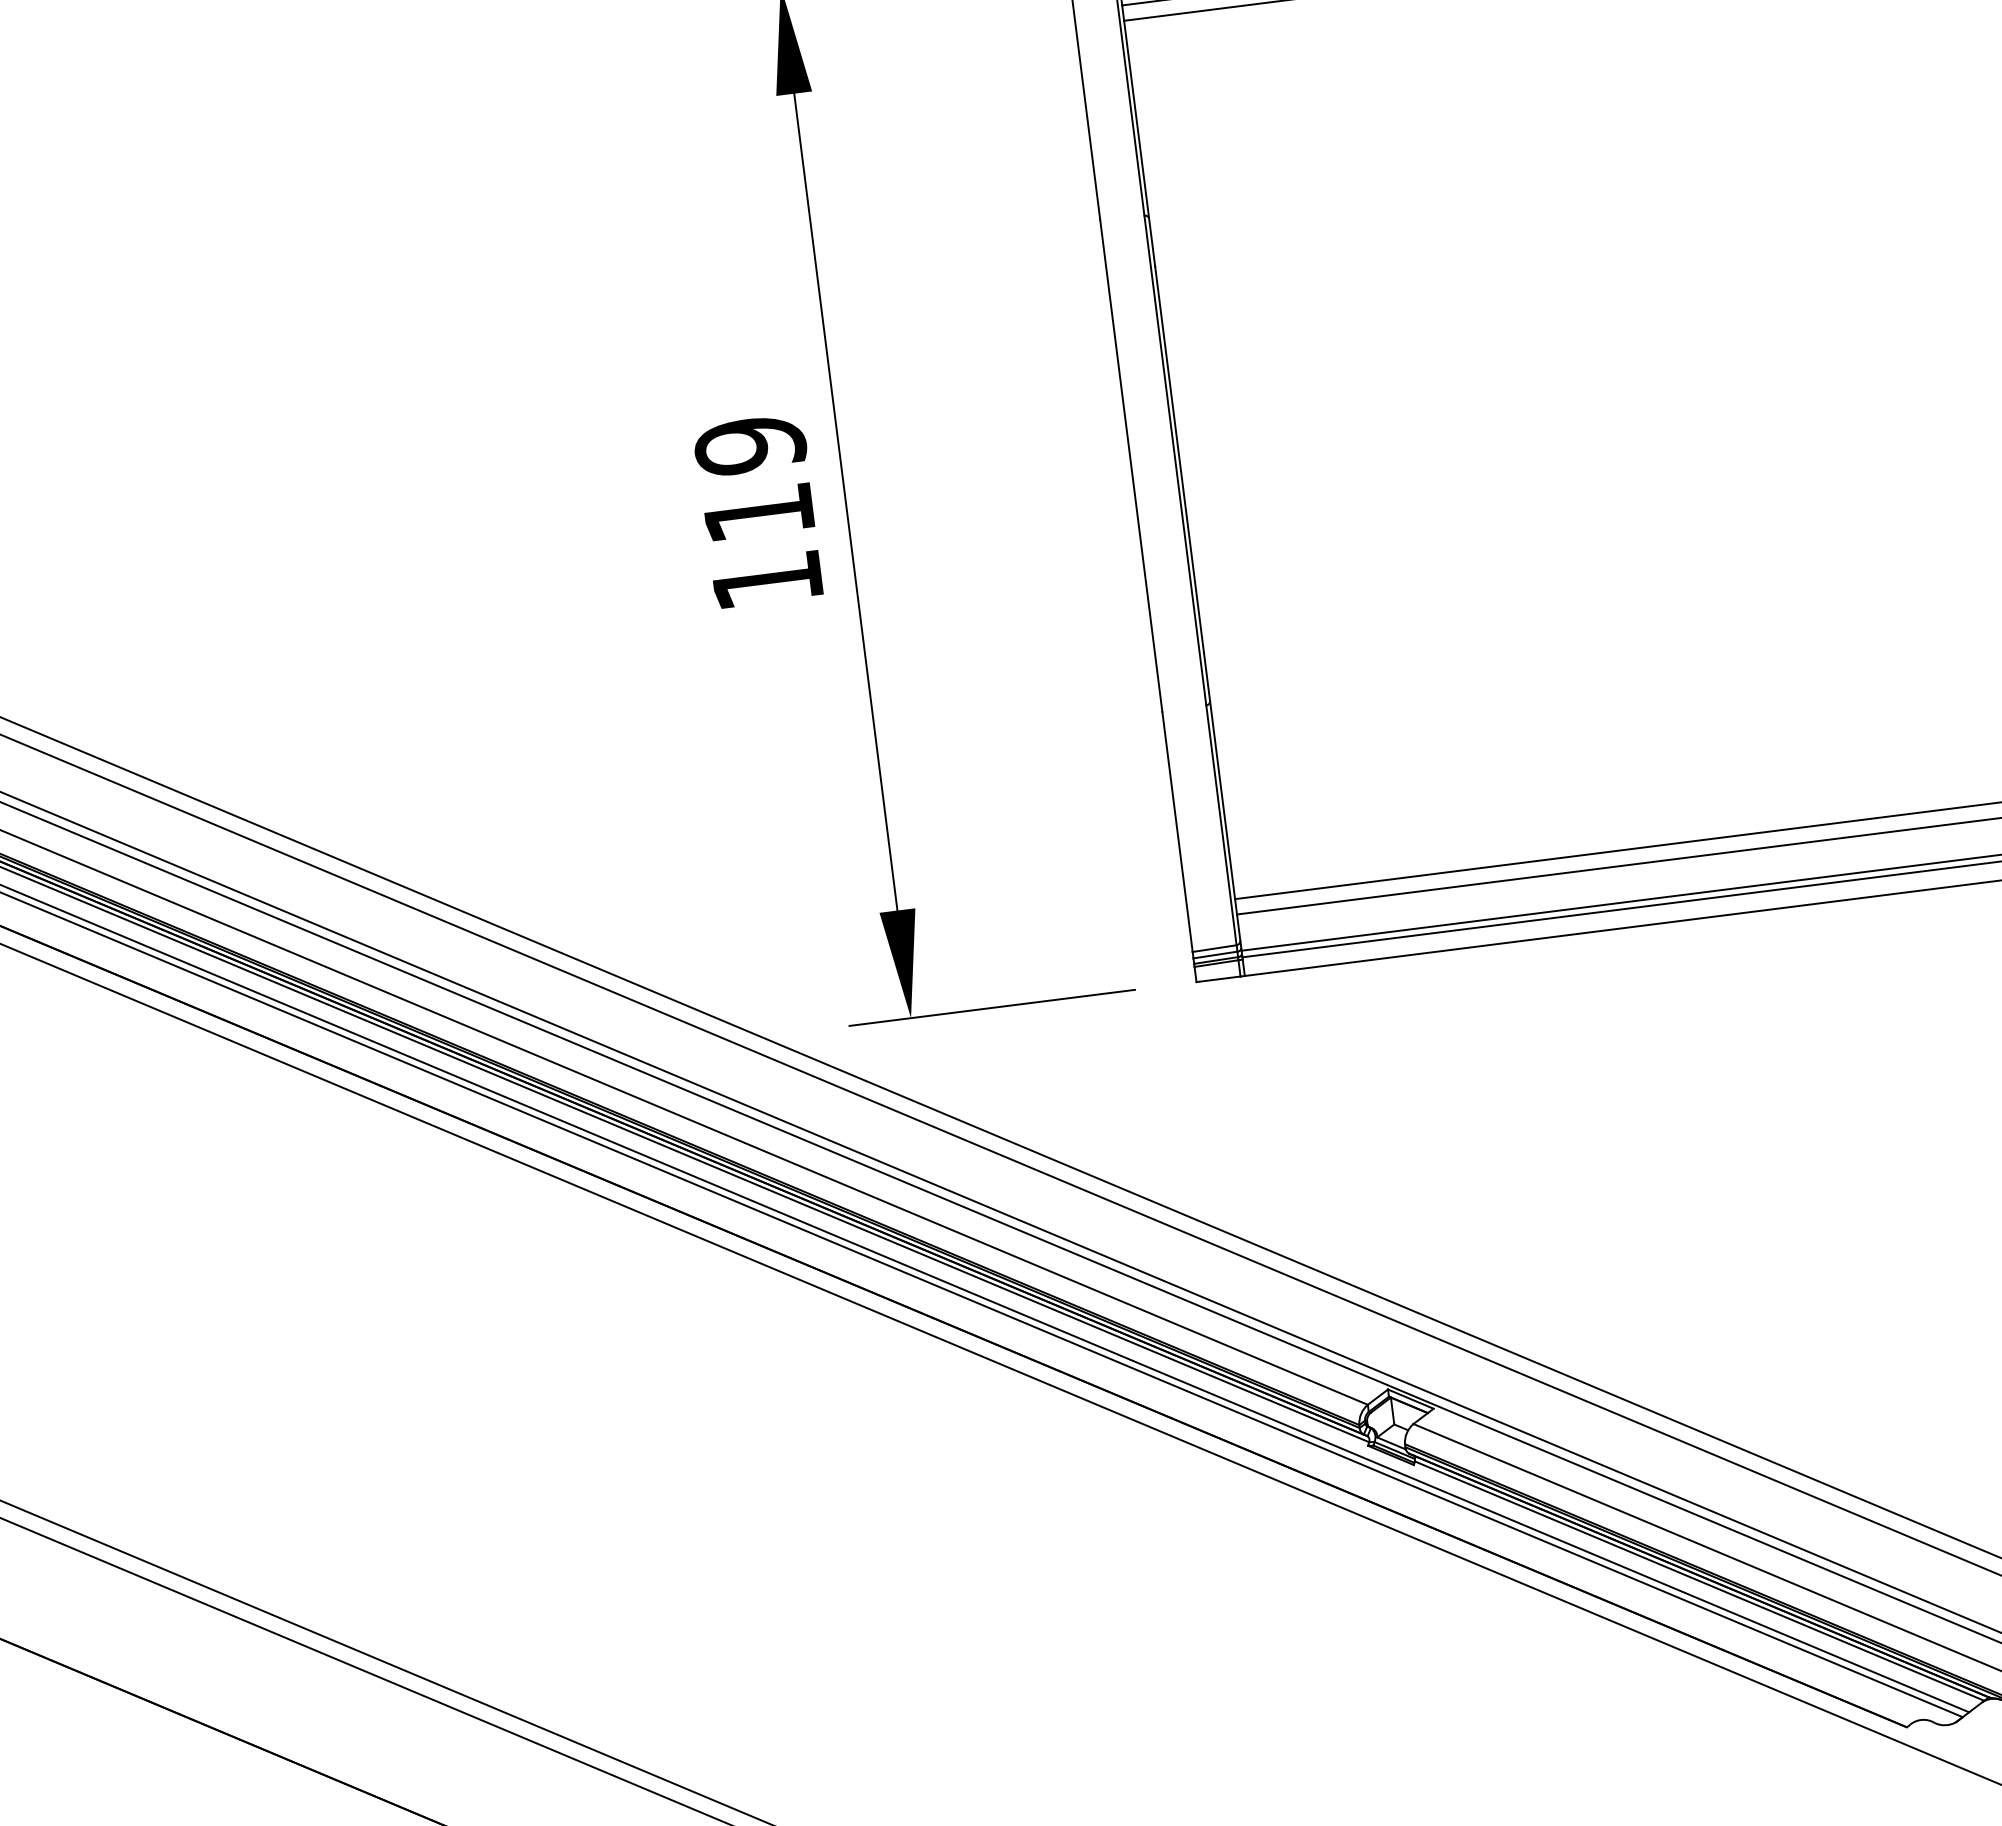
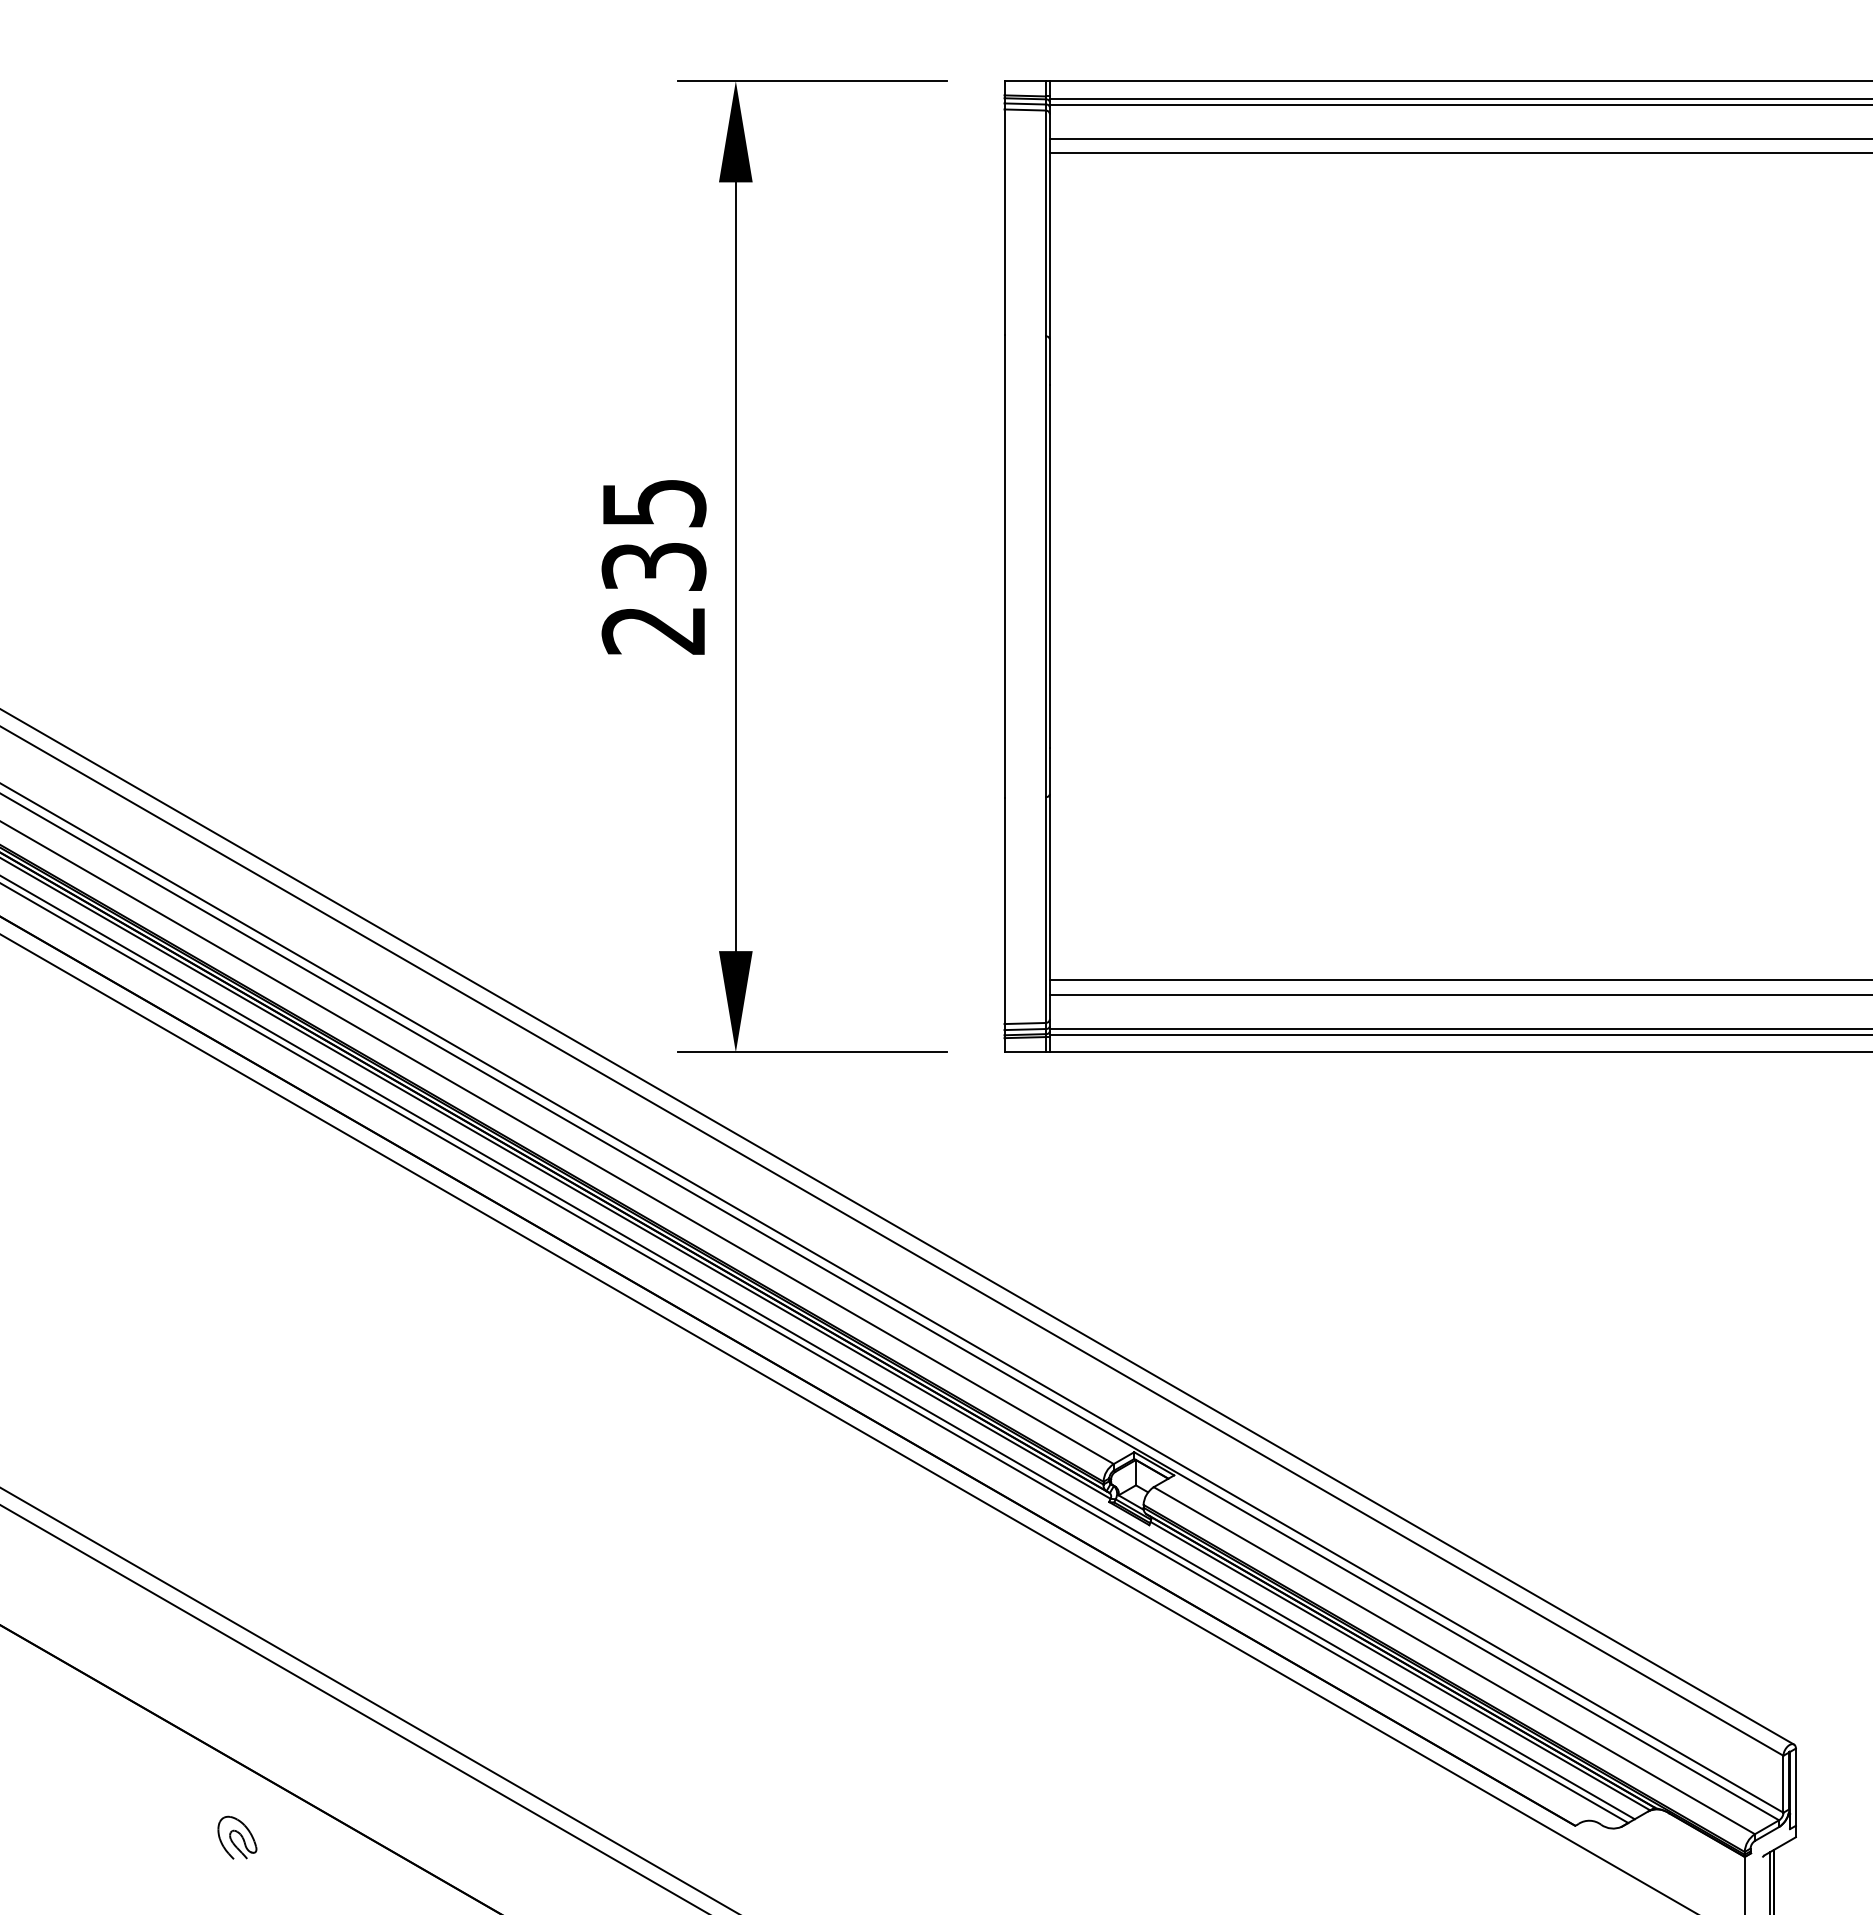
text: (758, 512) -> (653, 566), 119 -> 235

